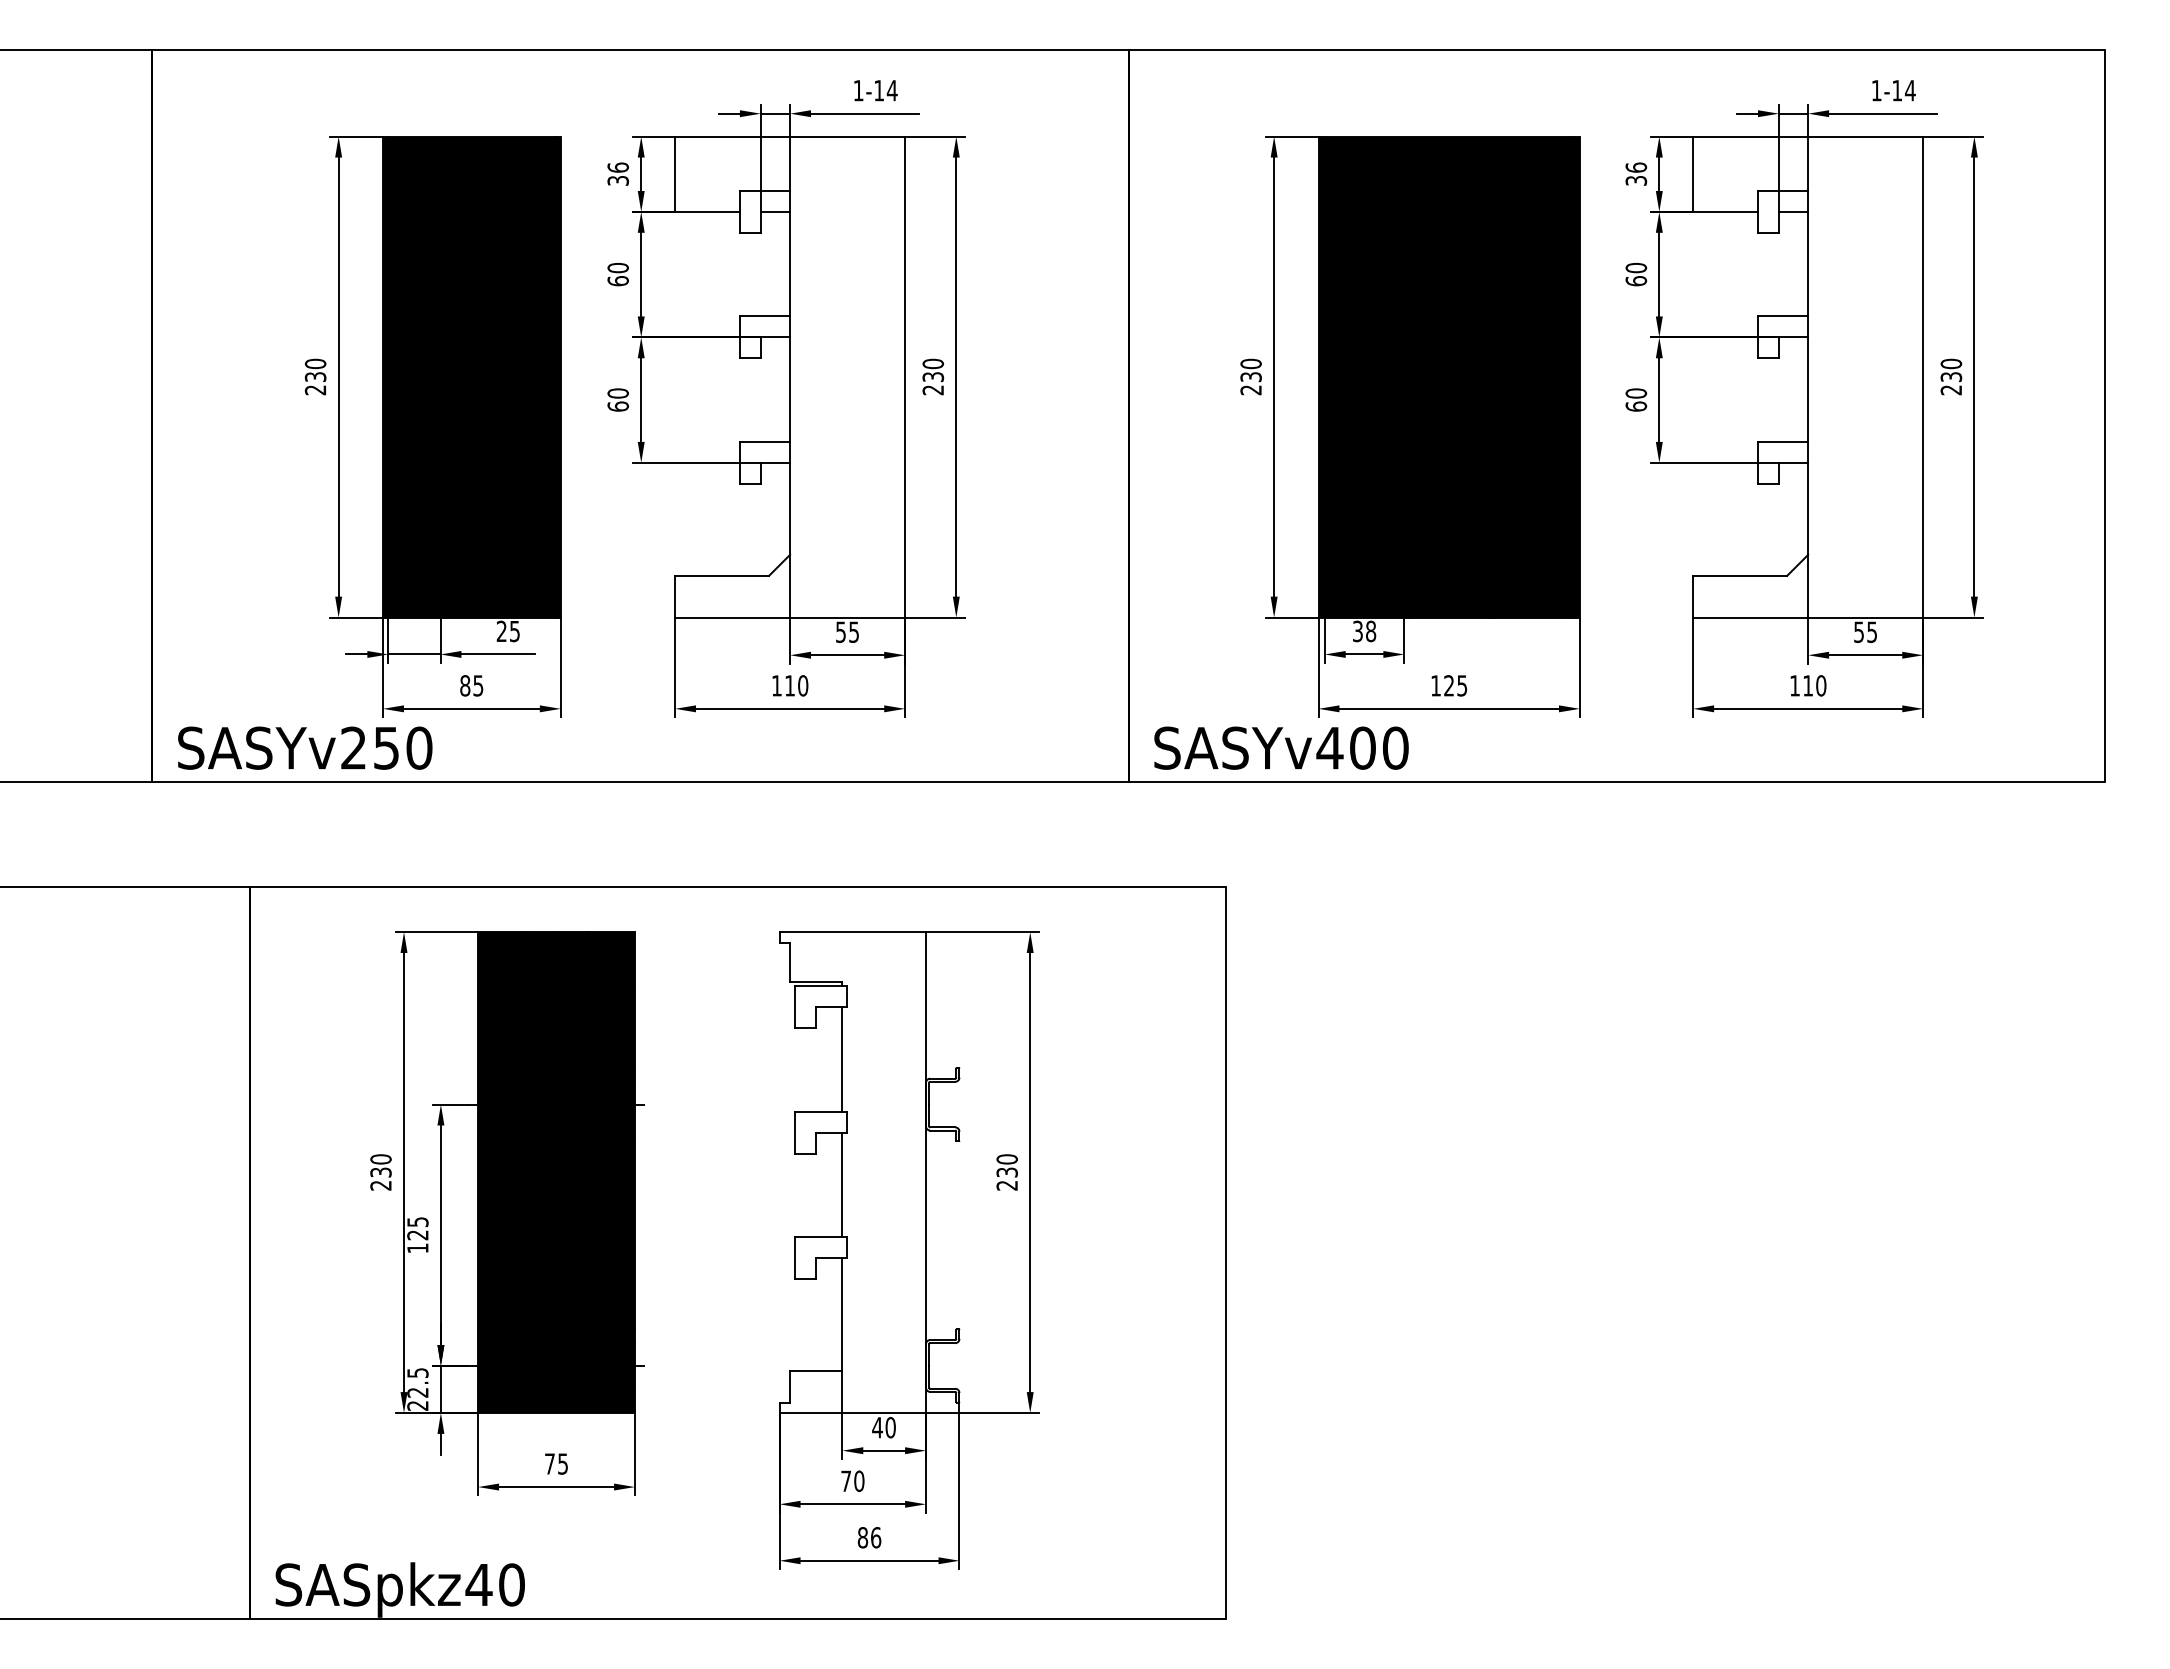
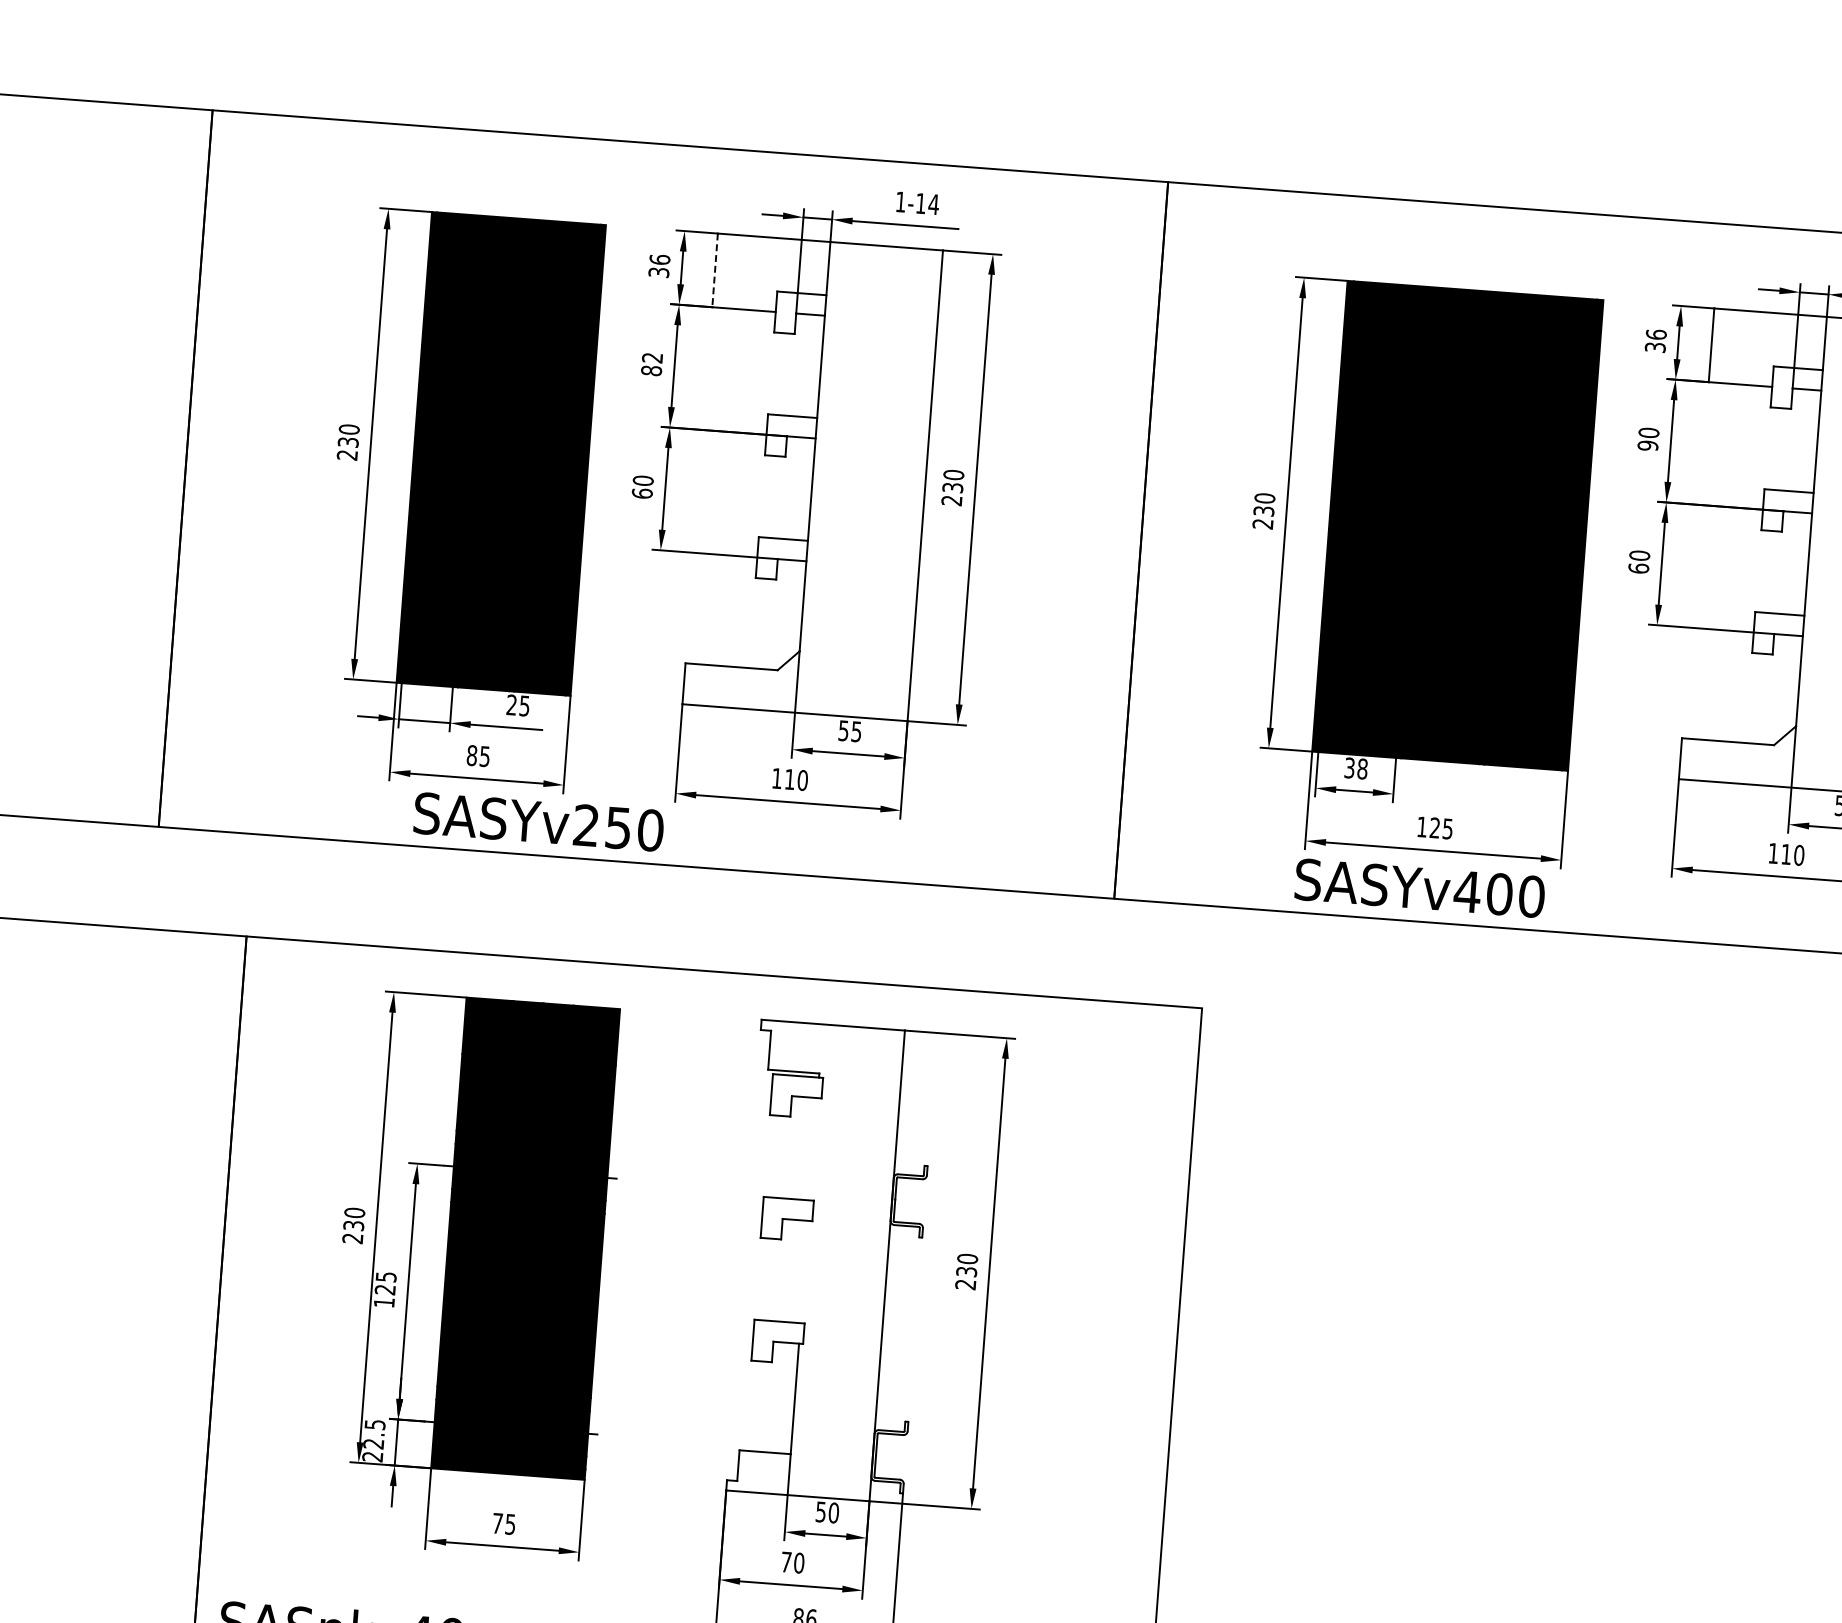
line: (675, 174) -> (715, 270), solid -> dashed
text: (617, 274) -> (651, 364), 60 -> 82
text: (1636, 281) -> (1648, 446), 60 -> 90
text: (305, 747) -> (539, 821), moved
text: (1281, 747) -> (1420, 887), moved
line: (842, 1059) -> (813, 1149), removed
line: (842, 1184) -> (804, 1271), removed
text: (877, 1427) -> (820, 1511), 40 -> 50

